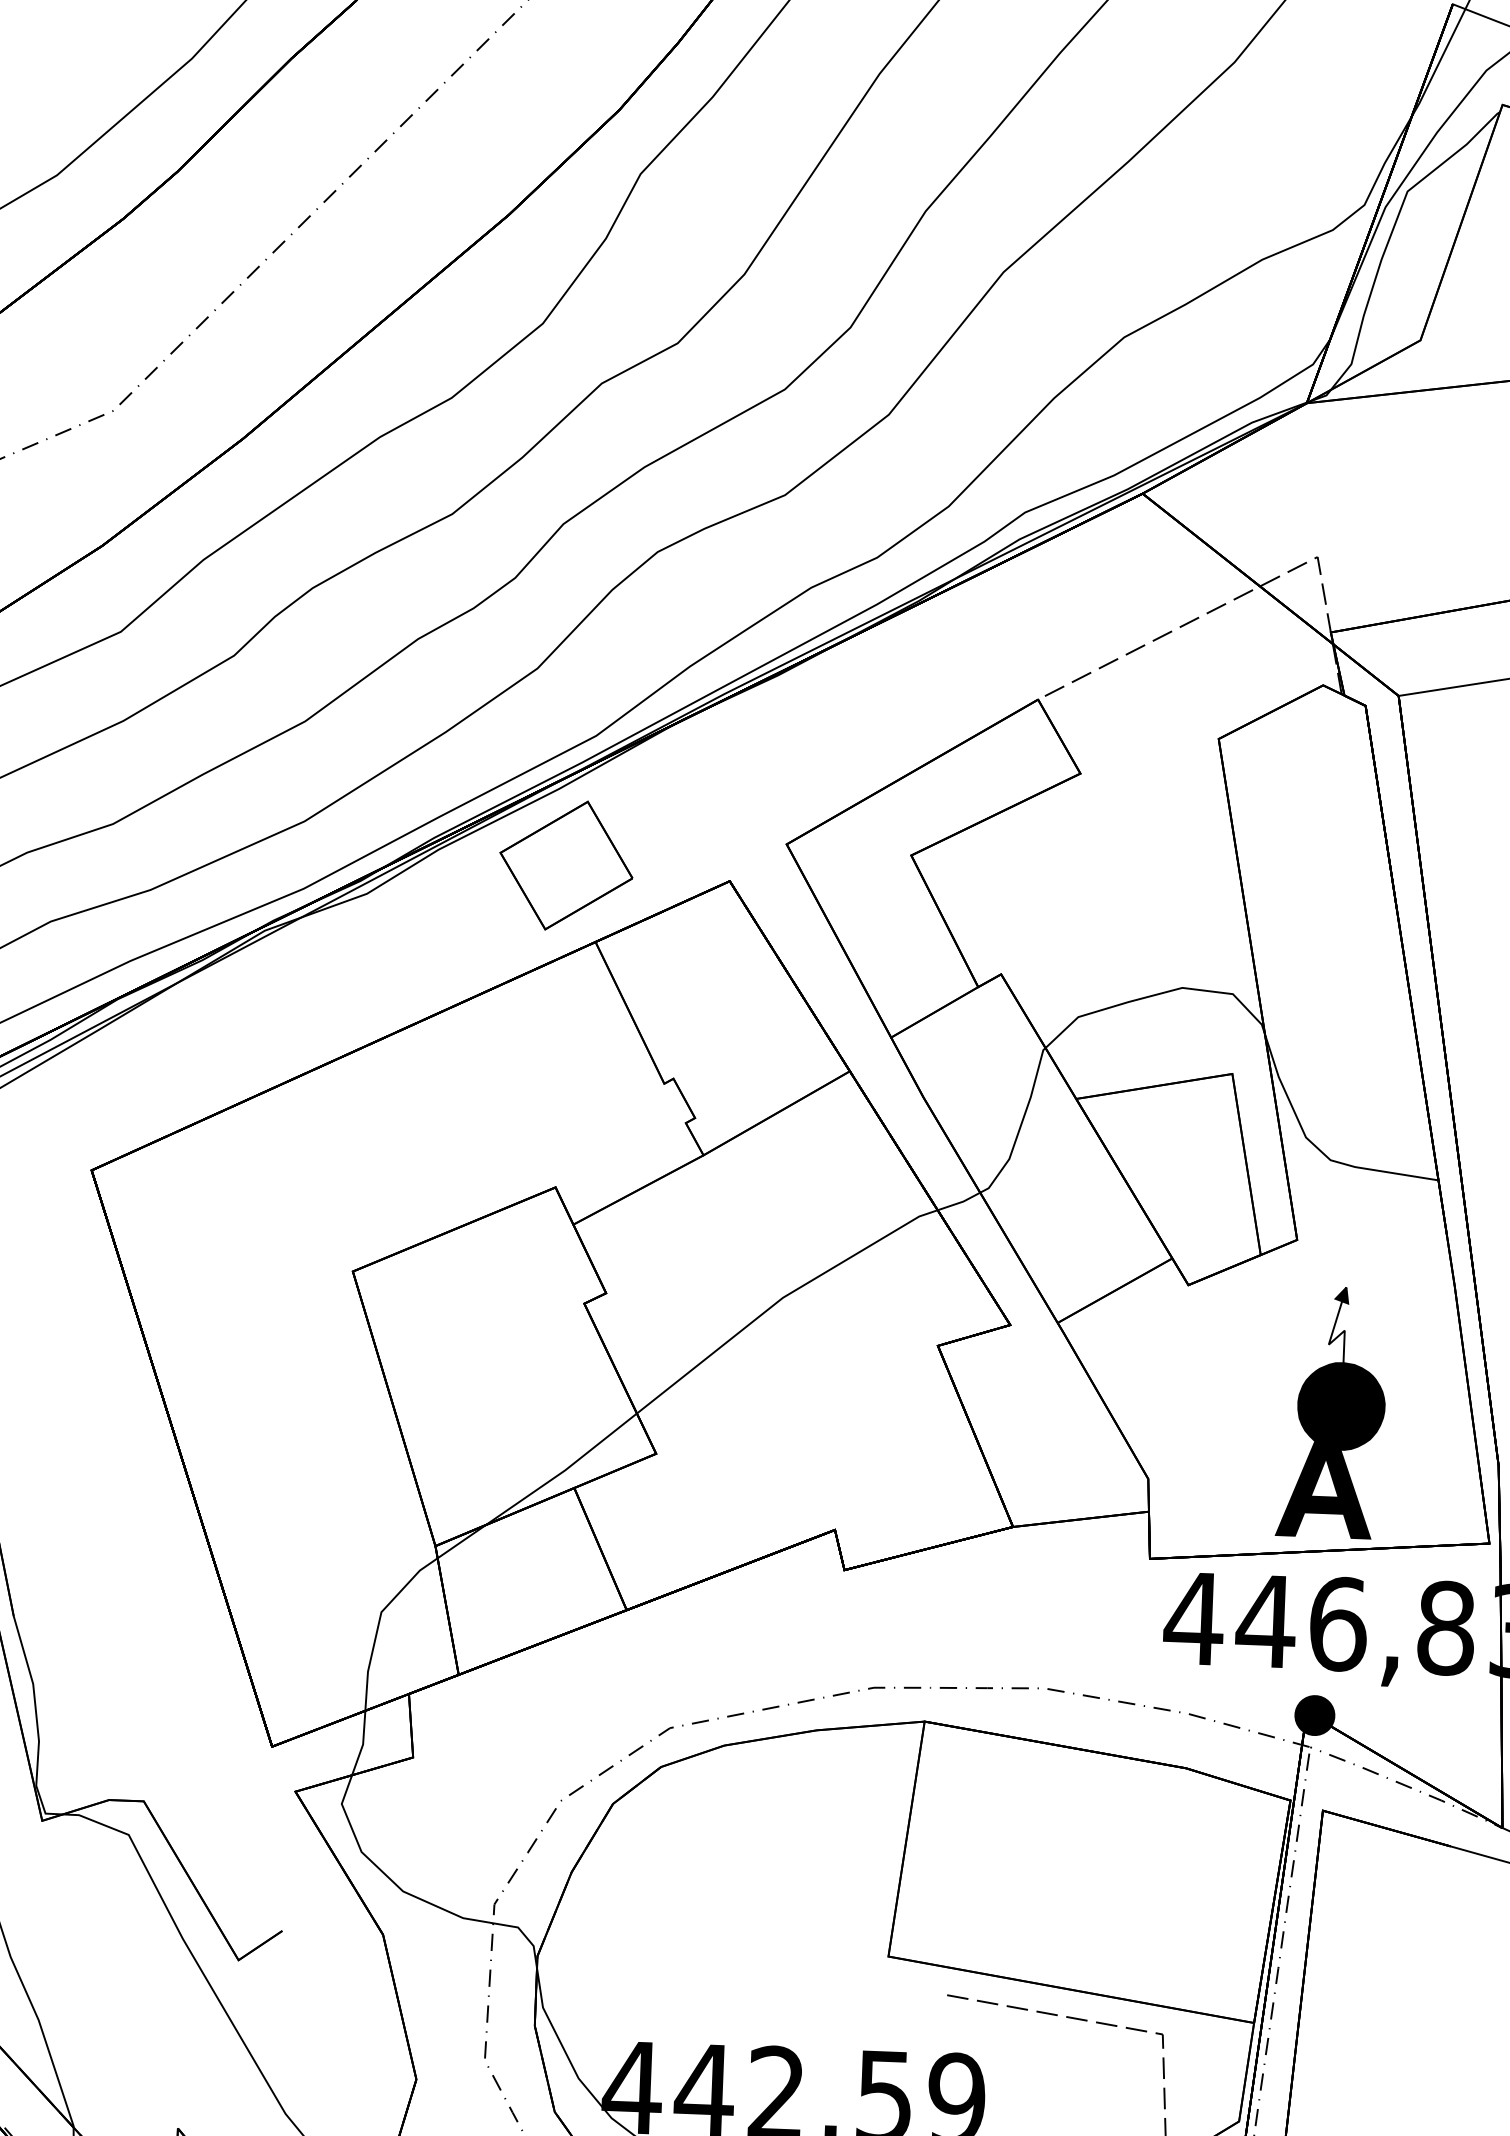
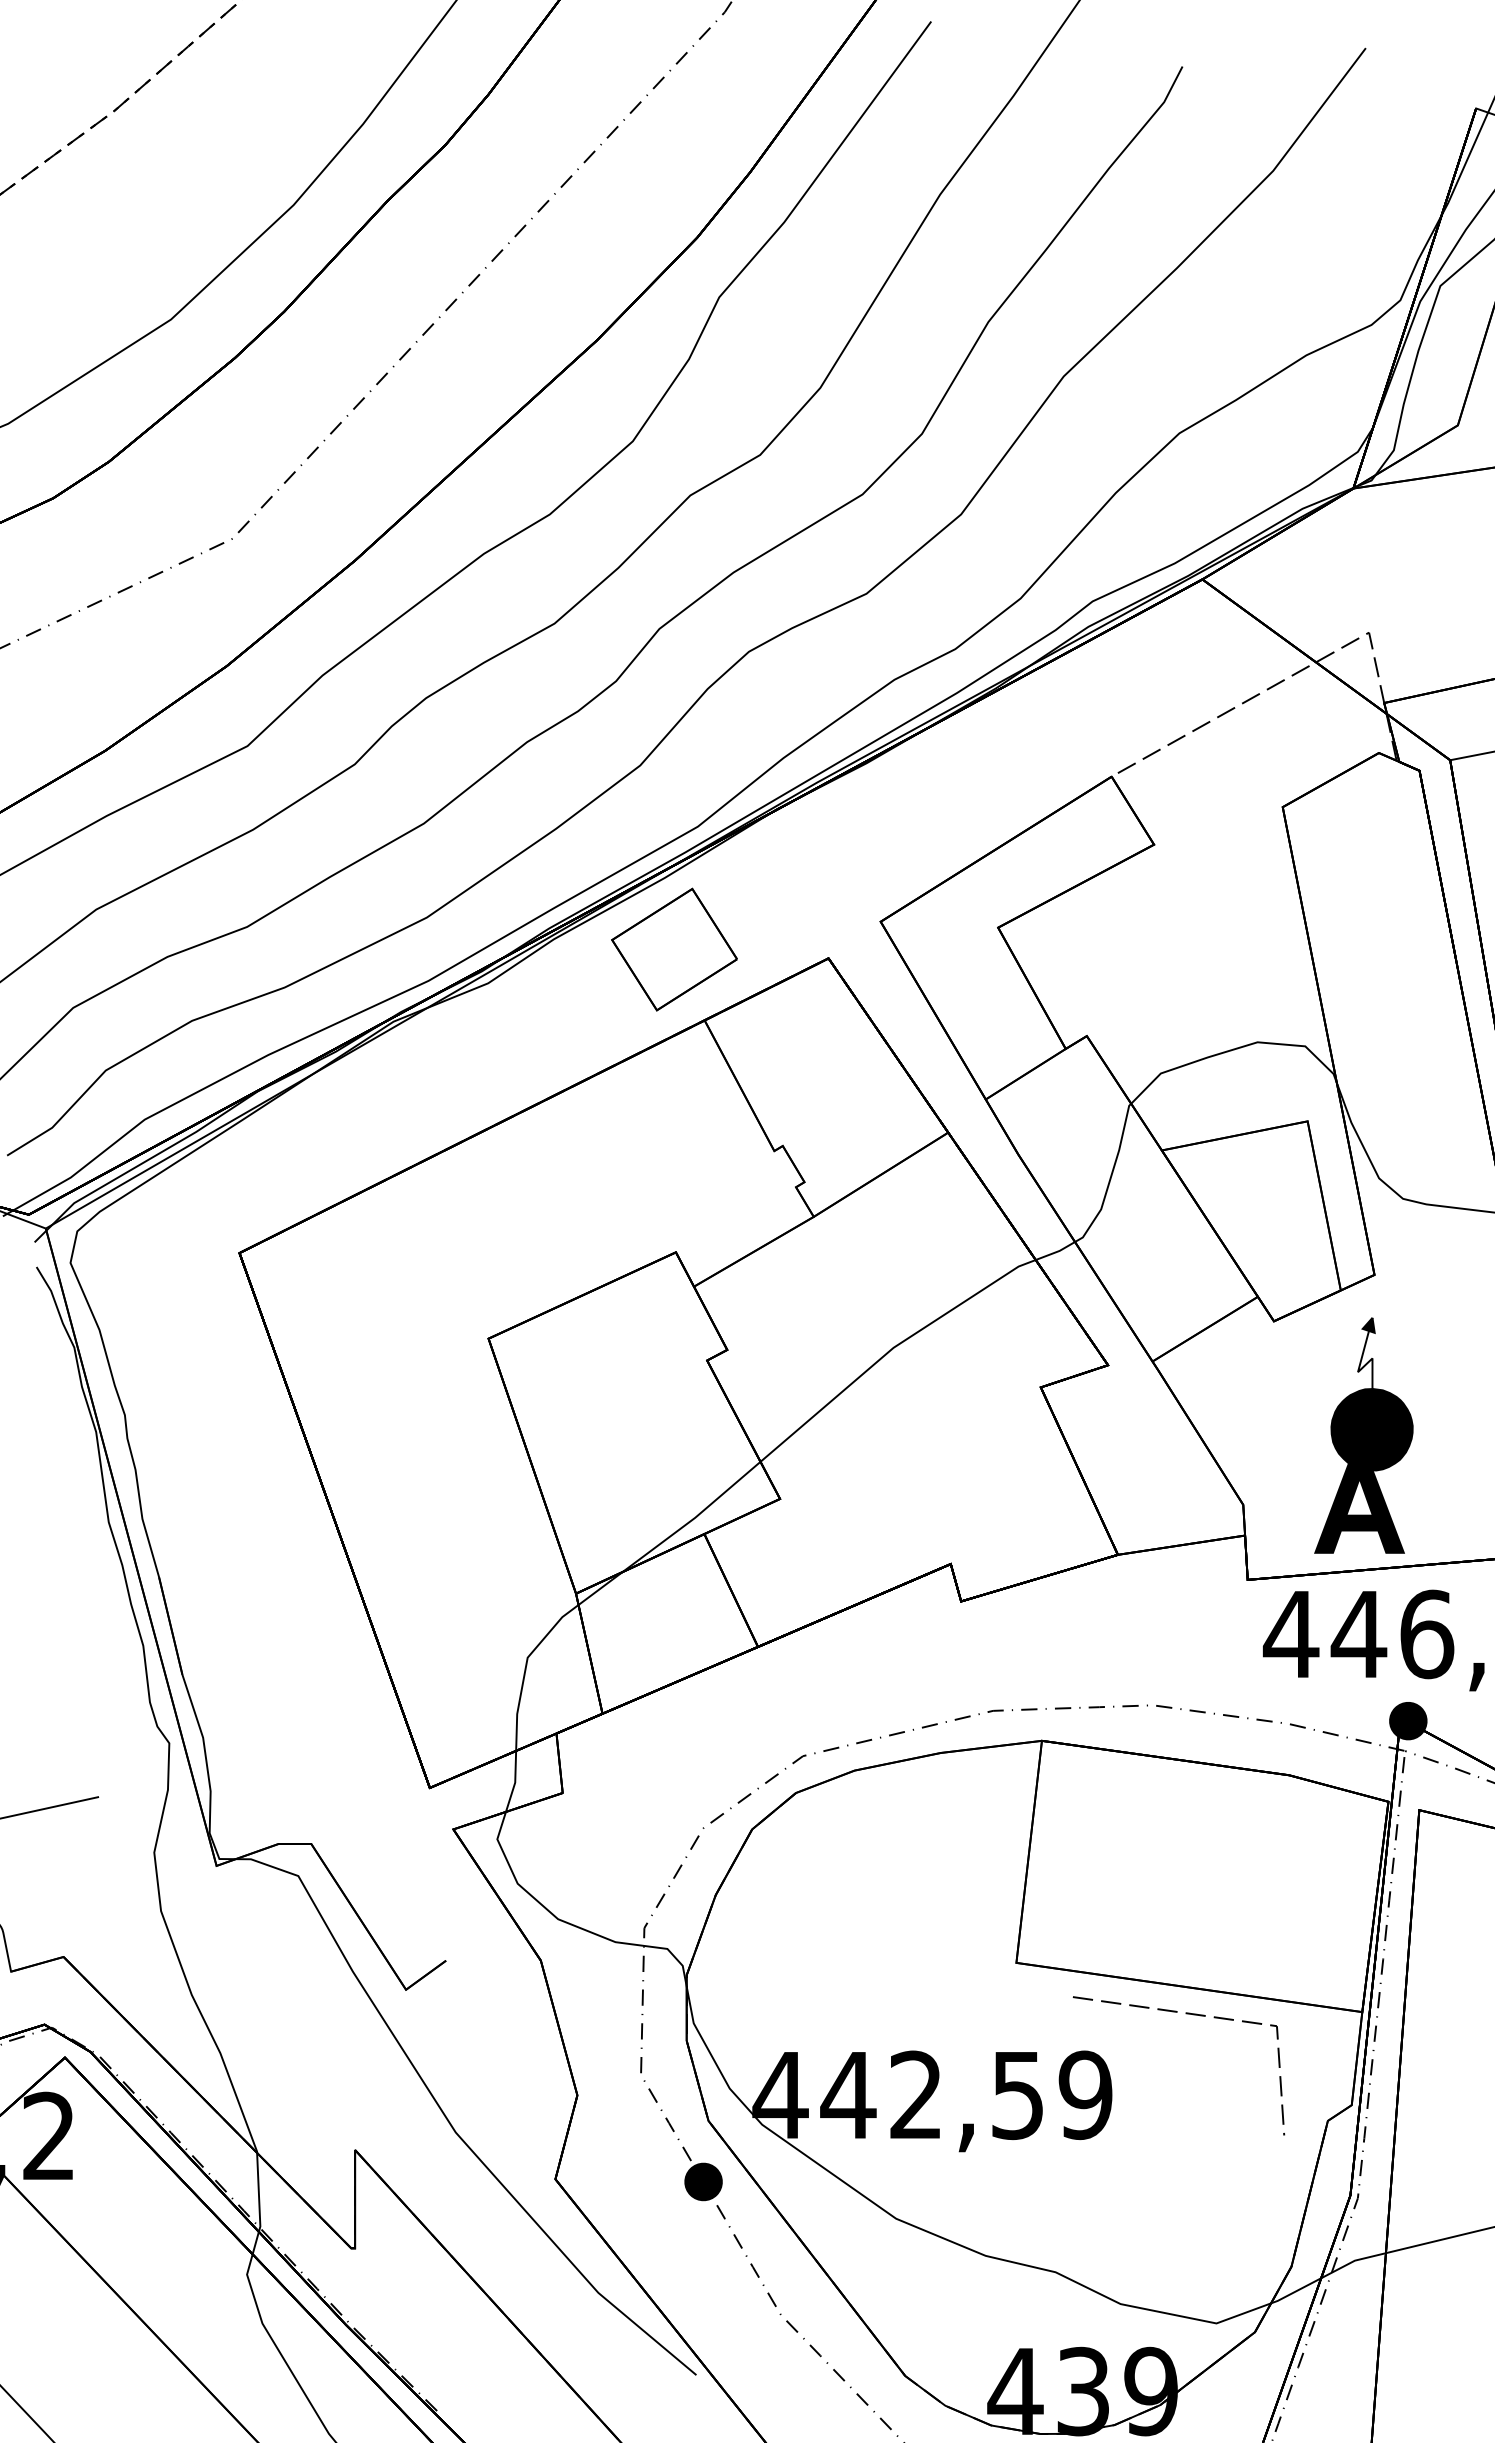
part: (1332, 1412) -> (1363, 1435), moved

